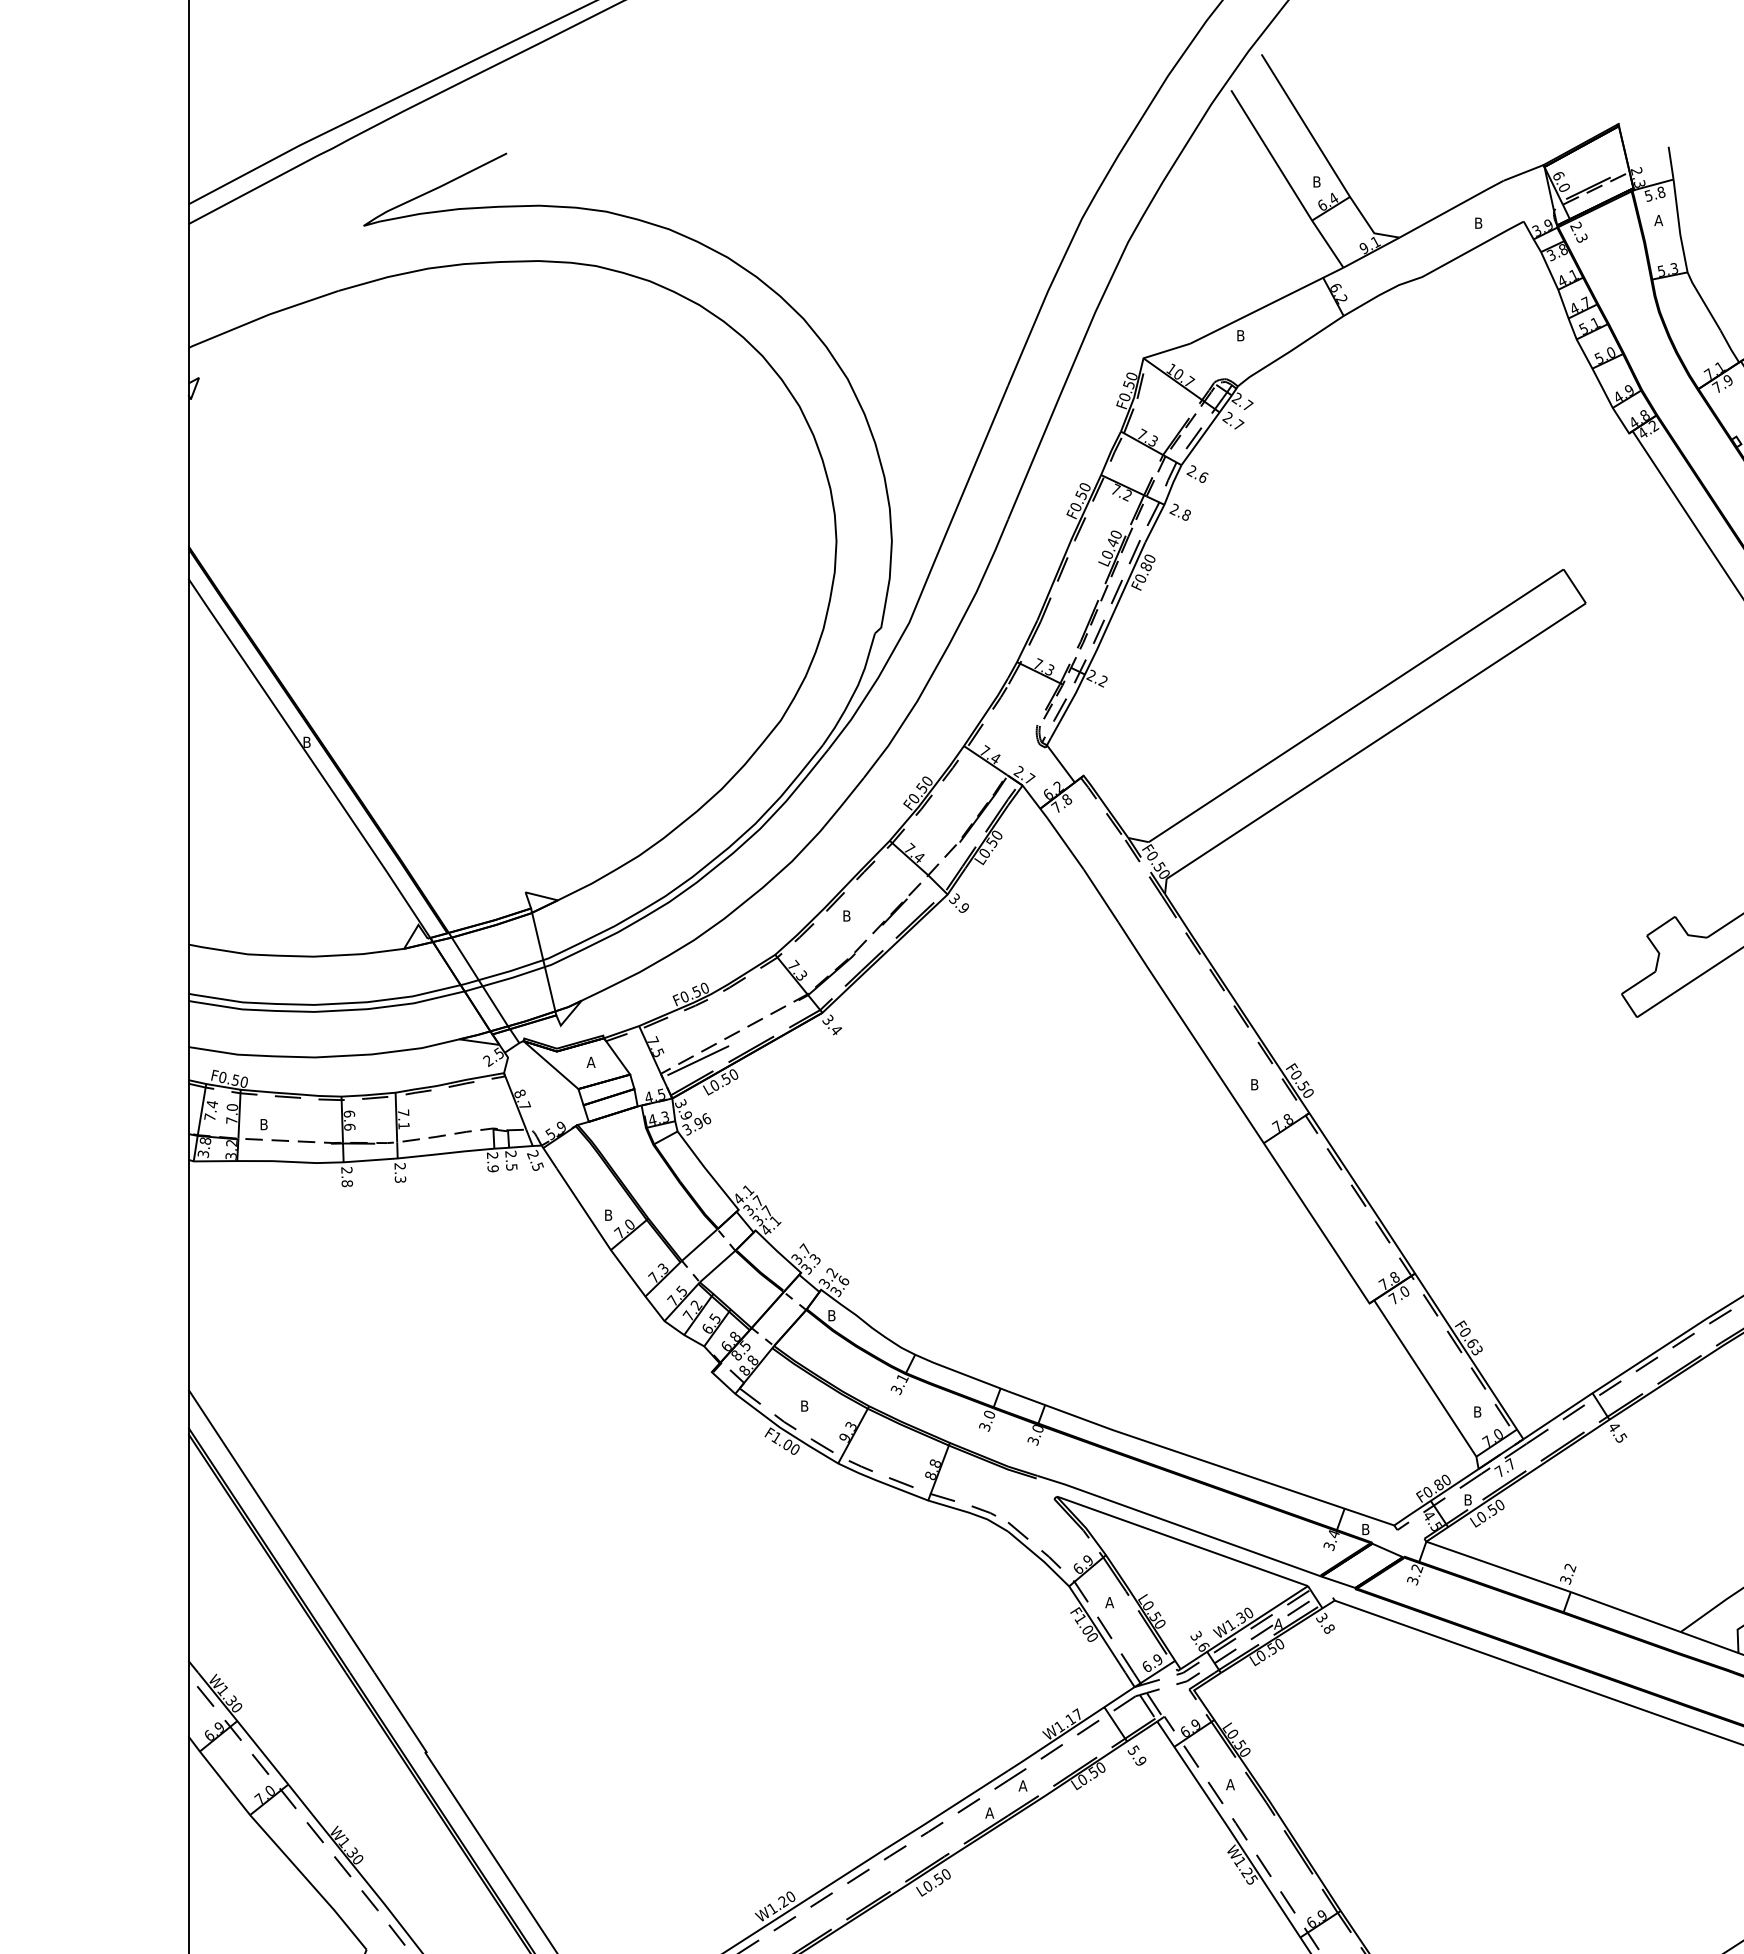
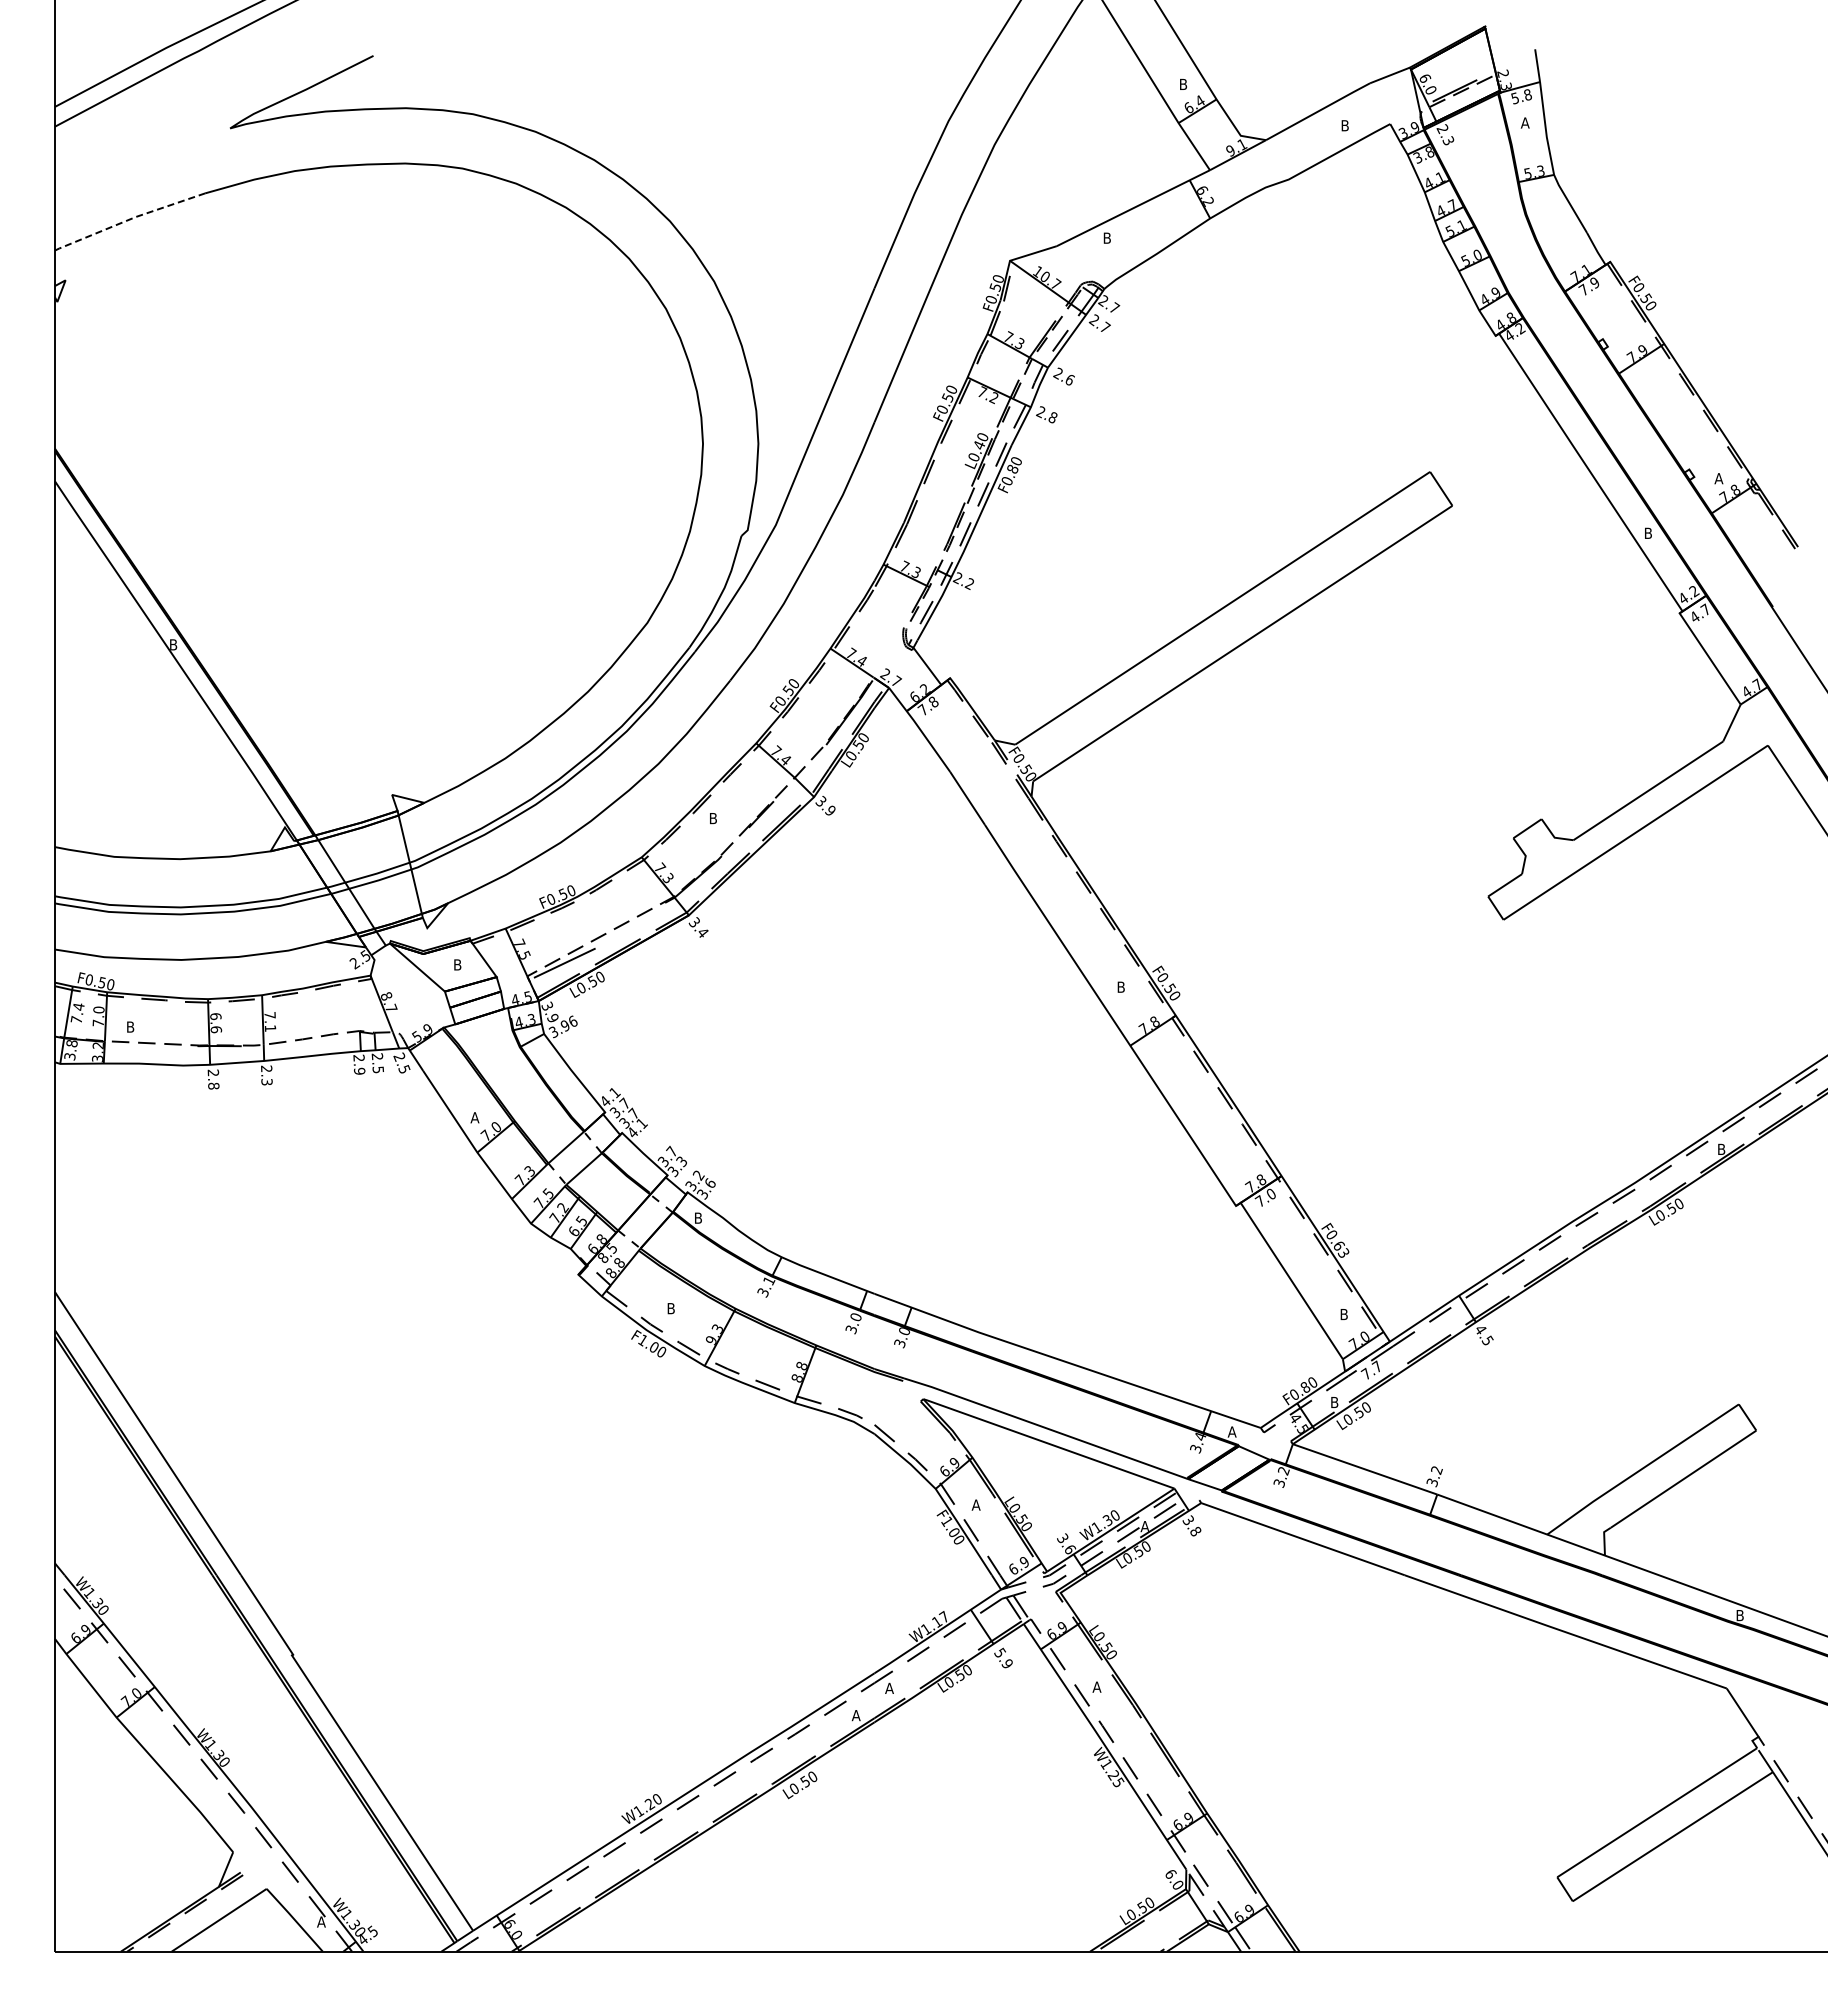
line: (263, 317) -> (129, 219), solid -> dashed
text: (591, 1062) -> (457, 964), A -> B
text: (608, 1215) -> (474, 1117), B -> A
text: (1365, 1529) -> (1231, 1431), B -> A

